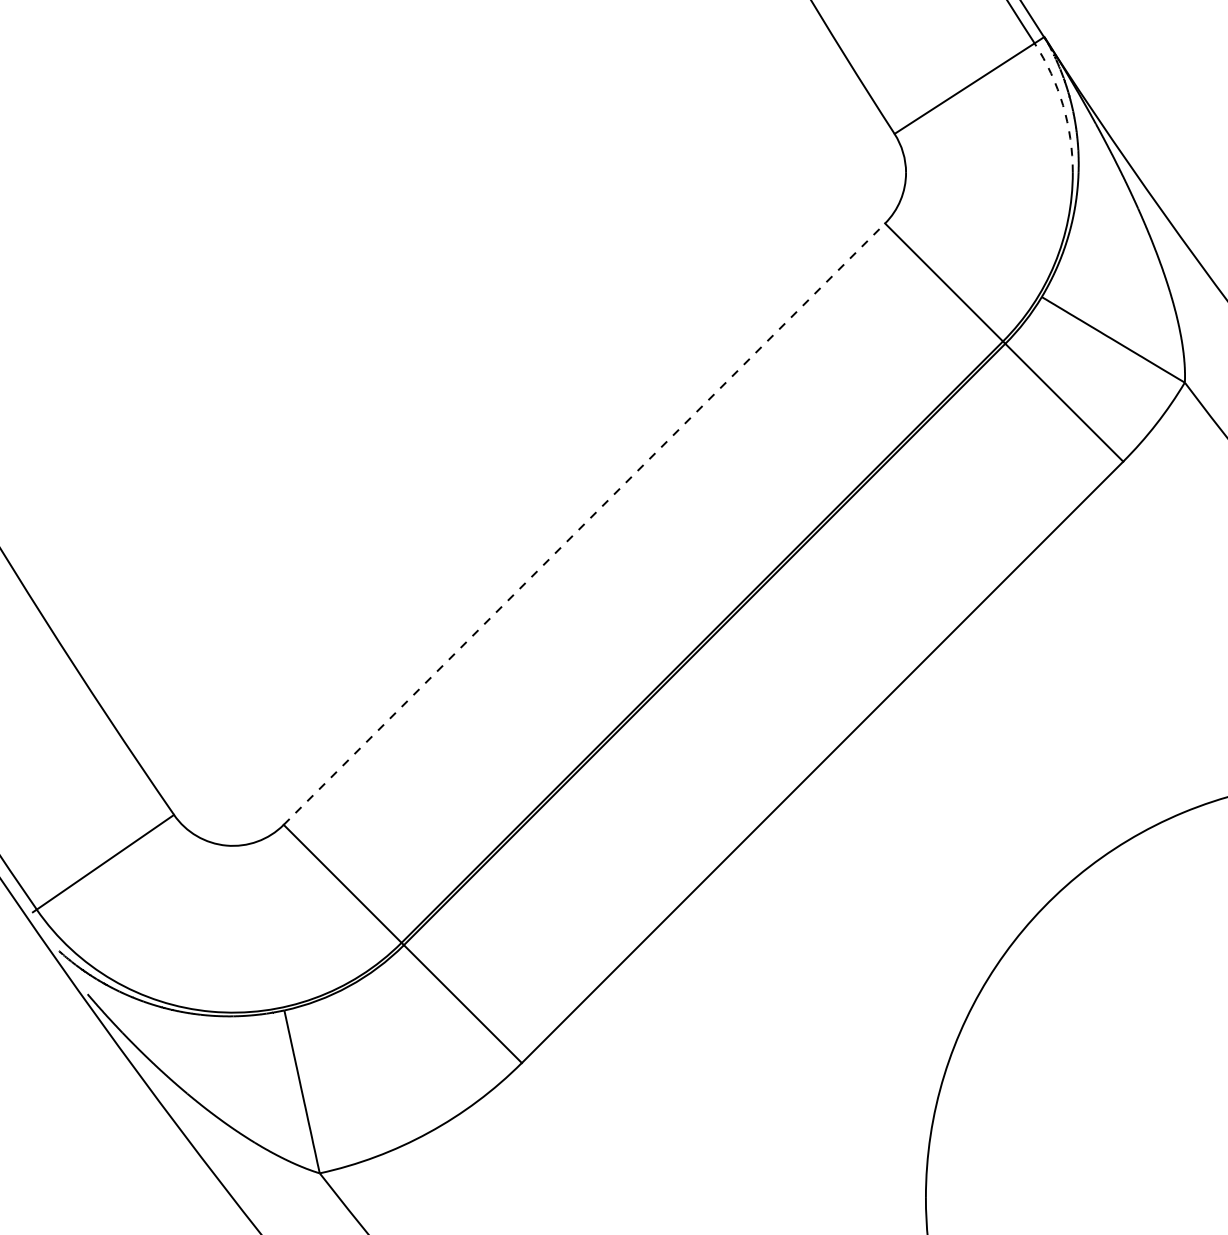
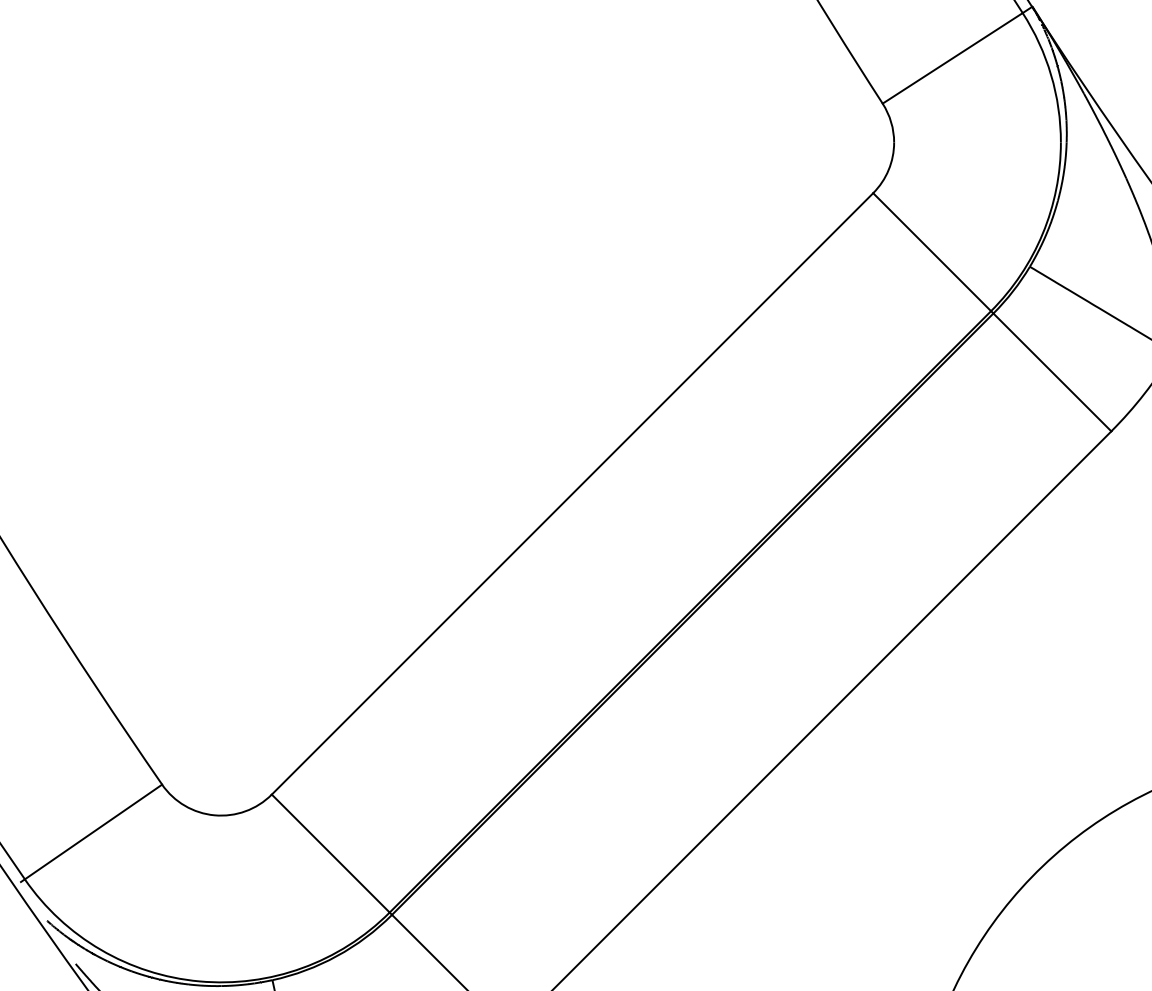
arc: (1063, 105) -> (1051, 75), dashed -> solid
line: (584, 523) -> (572, 493), dashed -> solid

